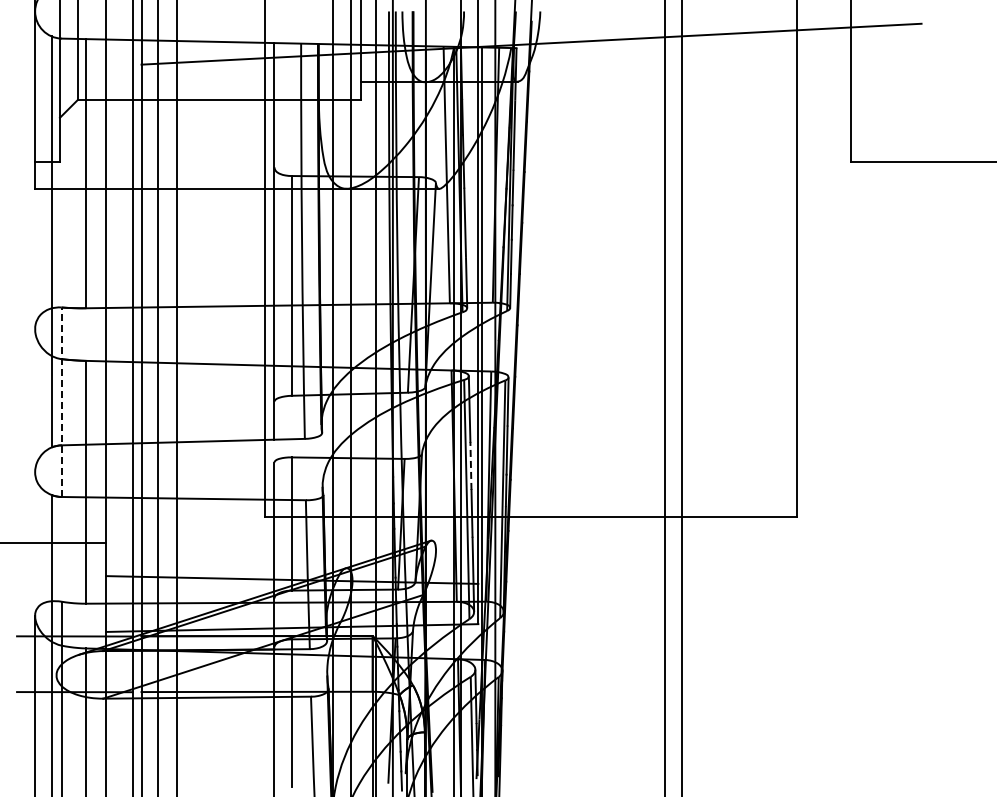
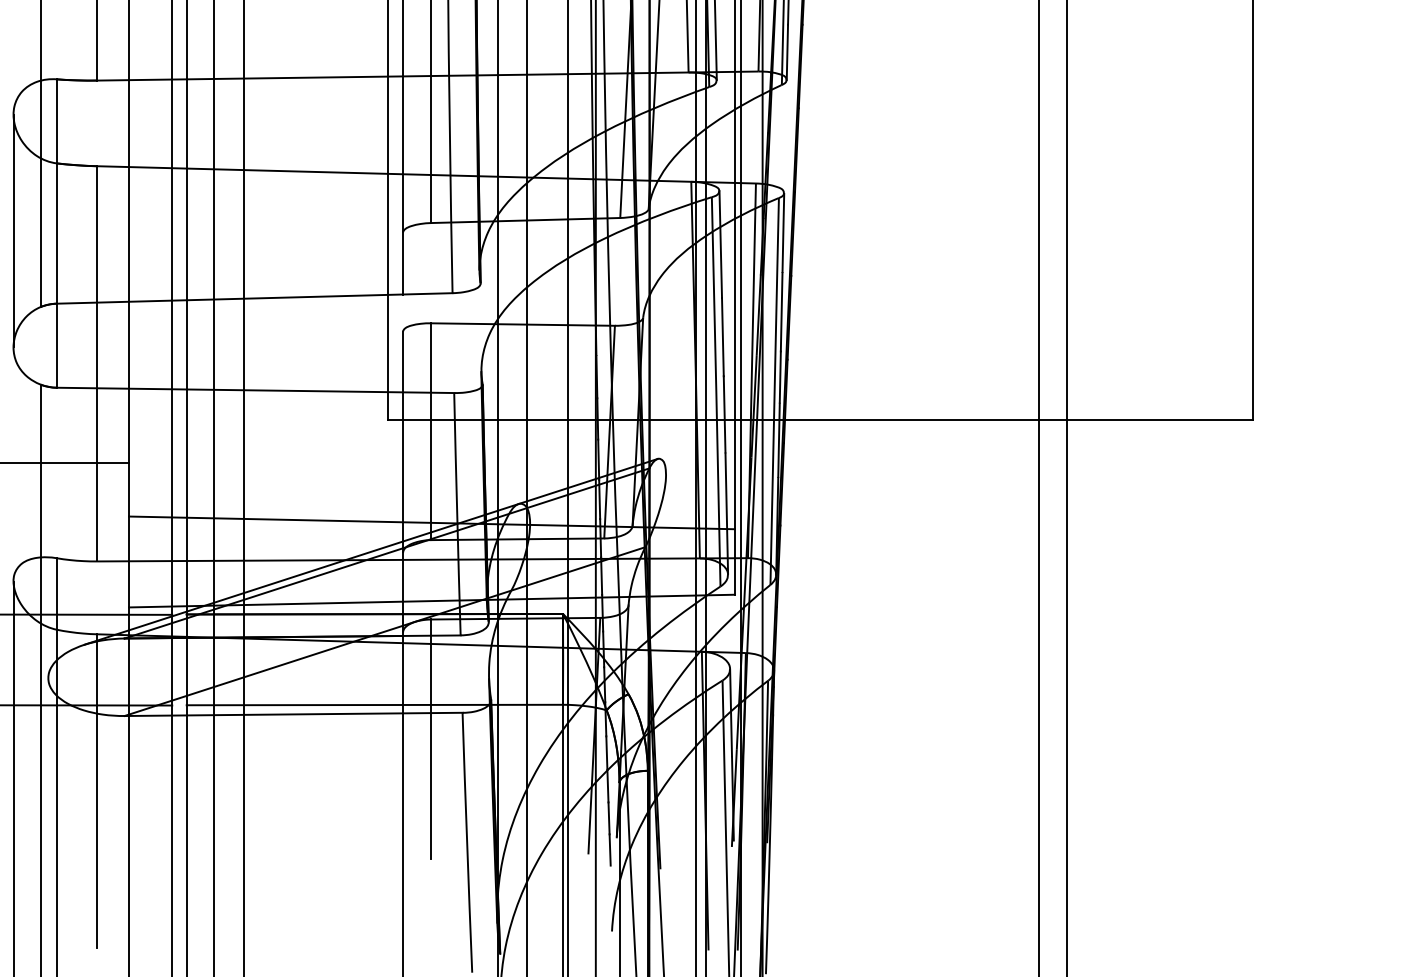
line: (35, 400) -> (14, 230), added
line: (61, 402) -> (56, 233), dashed -> solid
line: (470, 465) -> (722, 336), dashed -> solid

